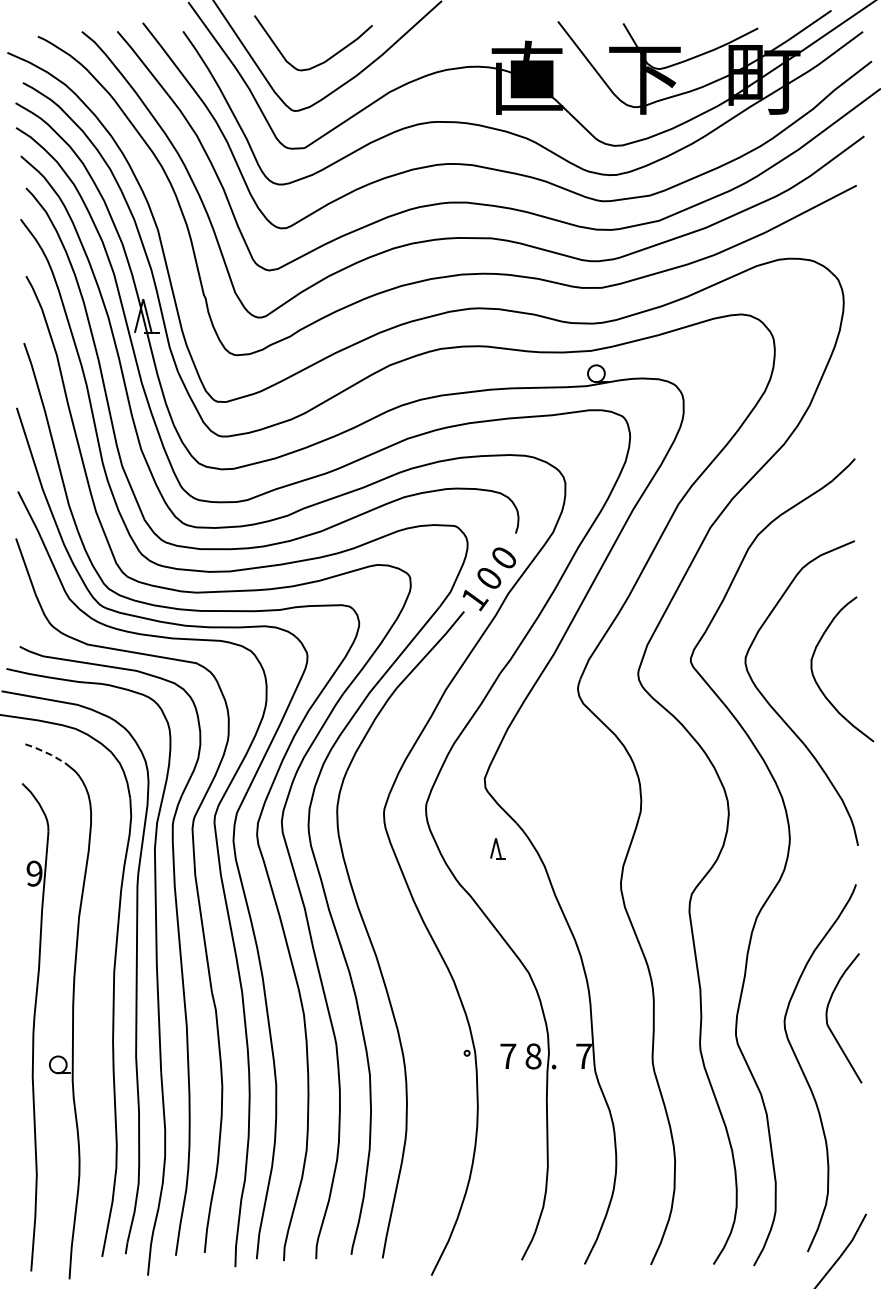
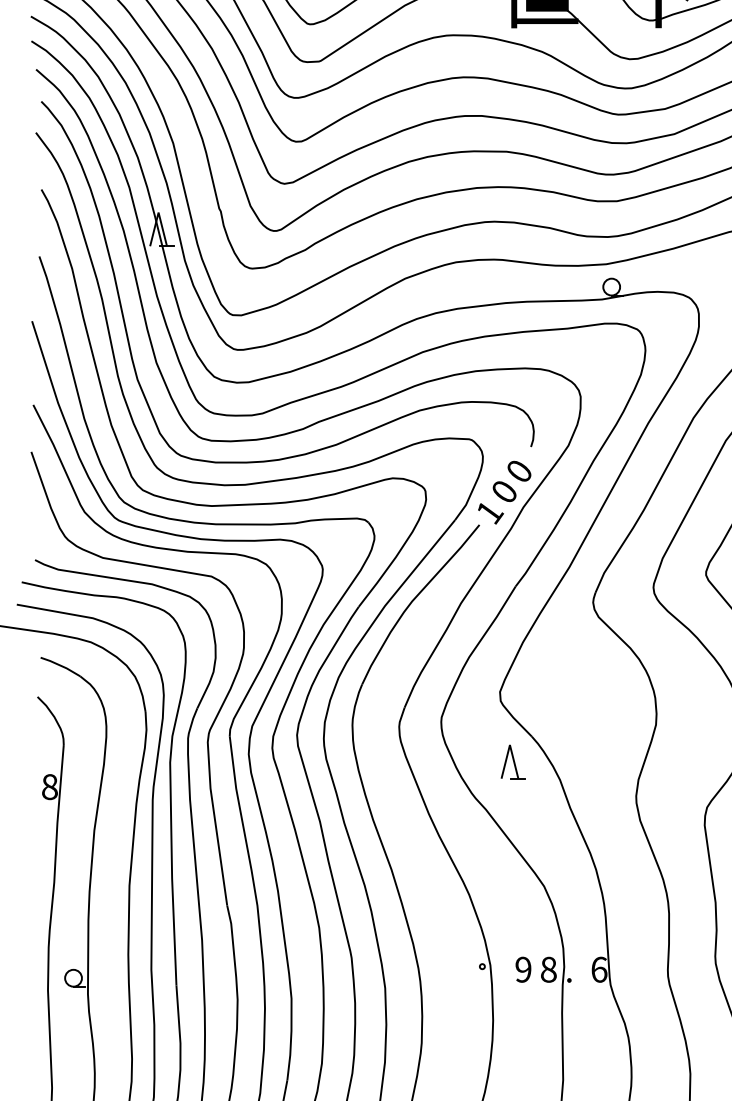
line: (45, 752) -> (60, 665), dashed -> solid
part: (497, 848) -> (512, 761), size x1.67
text: (34, 873) -> (49, 786), 9 -> 8
text: (508, 1056) -> (523, 969), 7 -> 9
text: (584, 1056) -> (599, 969), 7 -> 6

